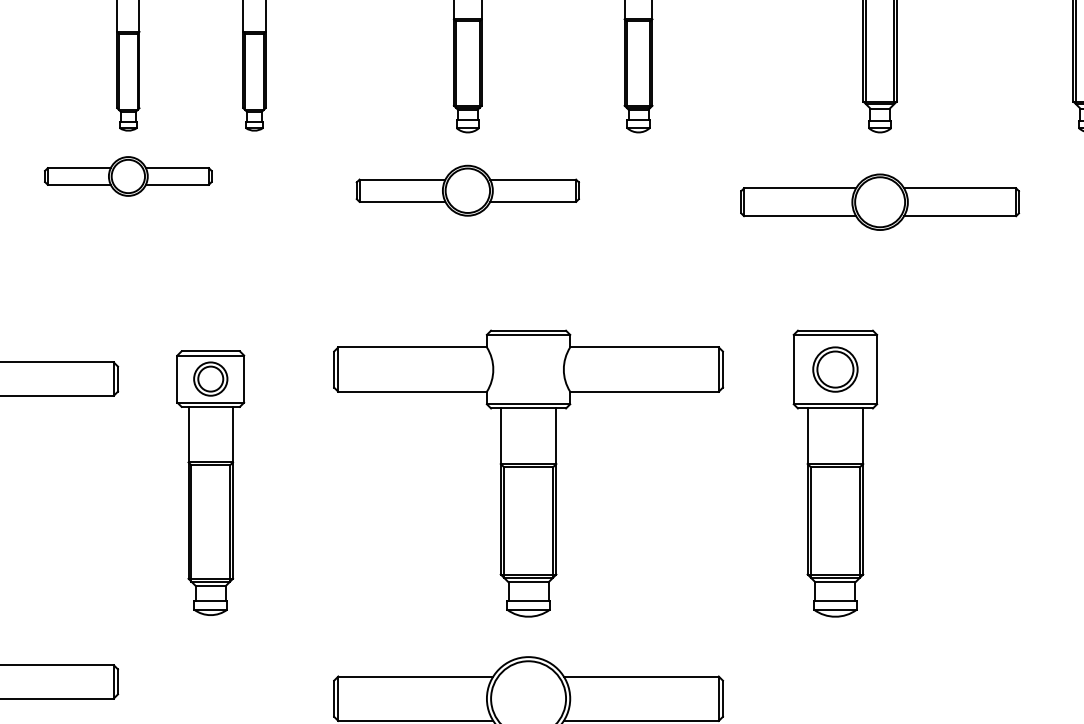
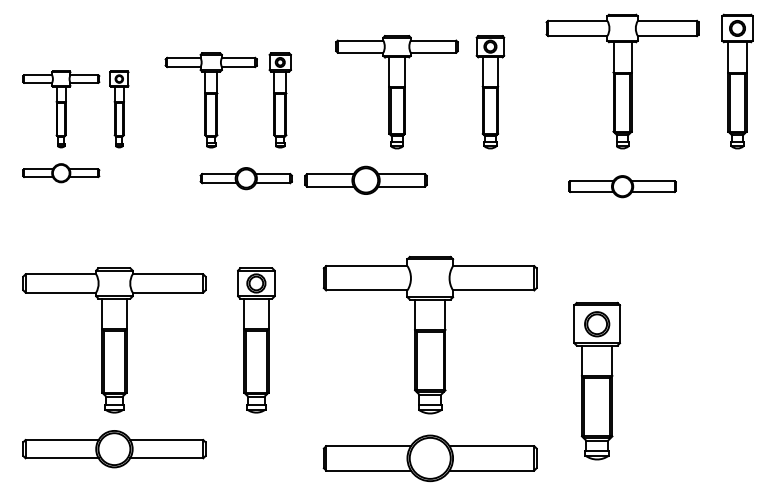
part: (126, 176) -> (245, 178), moved
part: (466, 189) -> (365, 179), moved
part: (879, 201) -> (622, 186), size x0.7
part: (834, 472) -> (596, 380), moved

